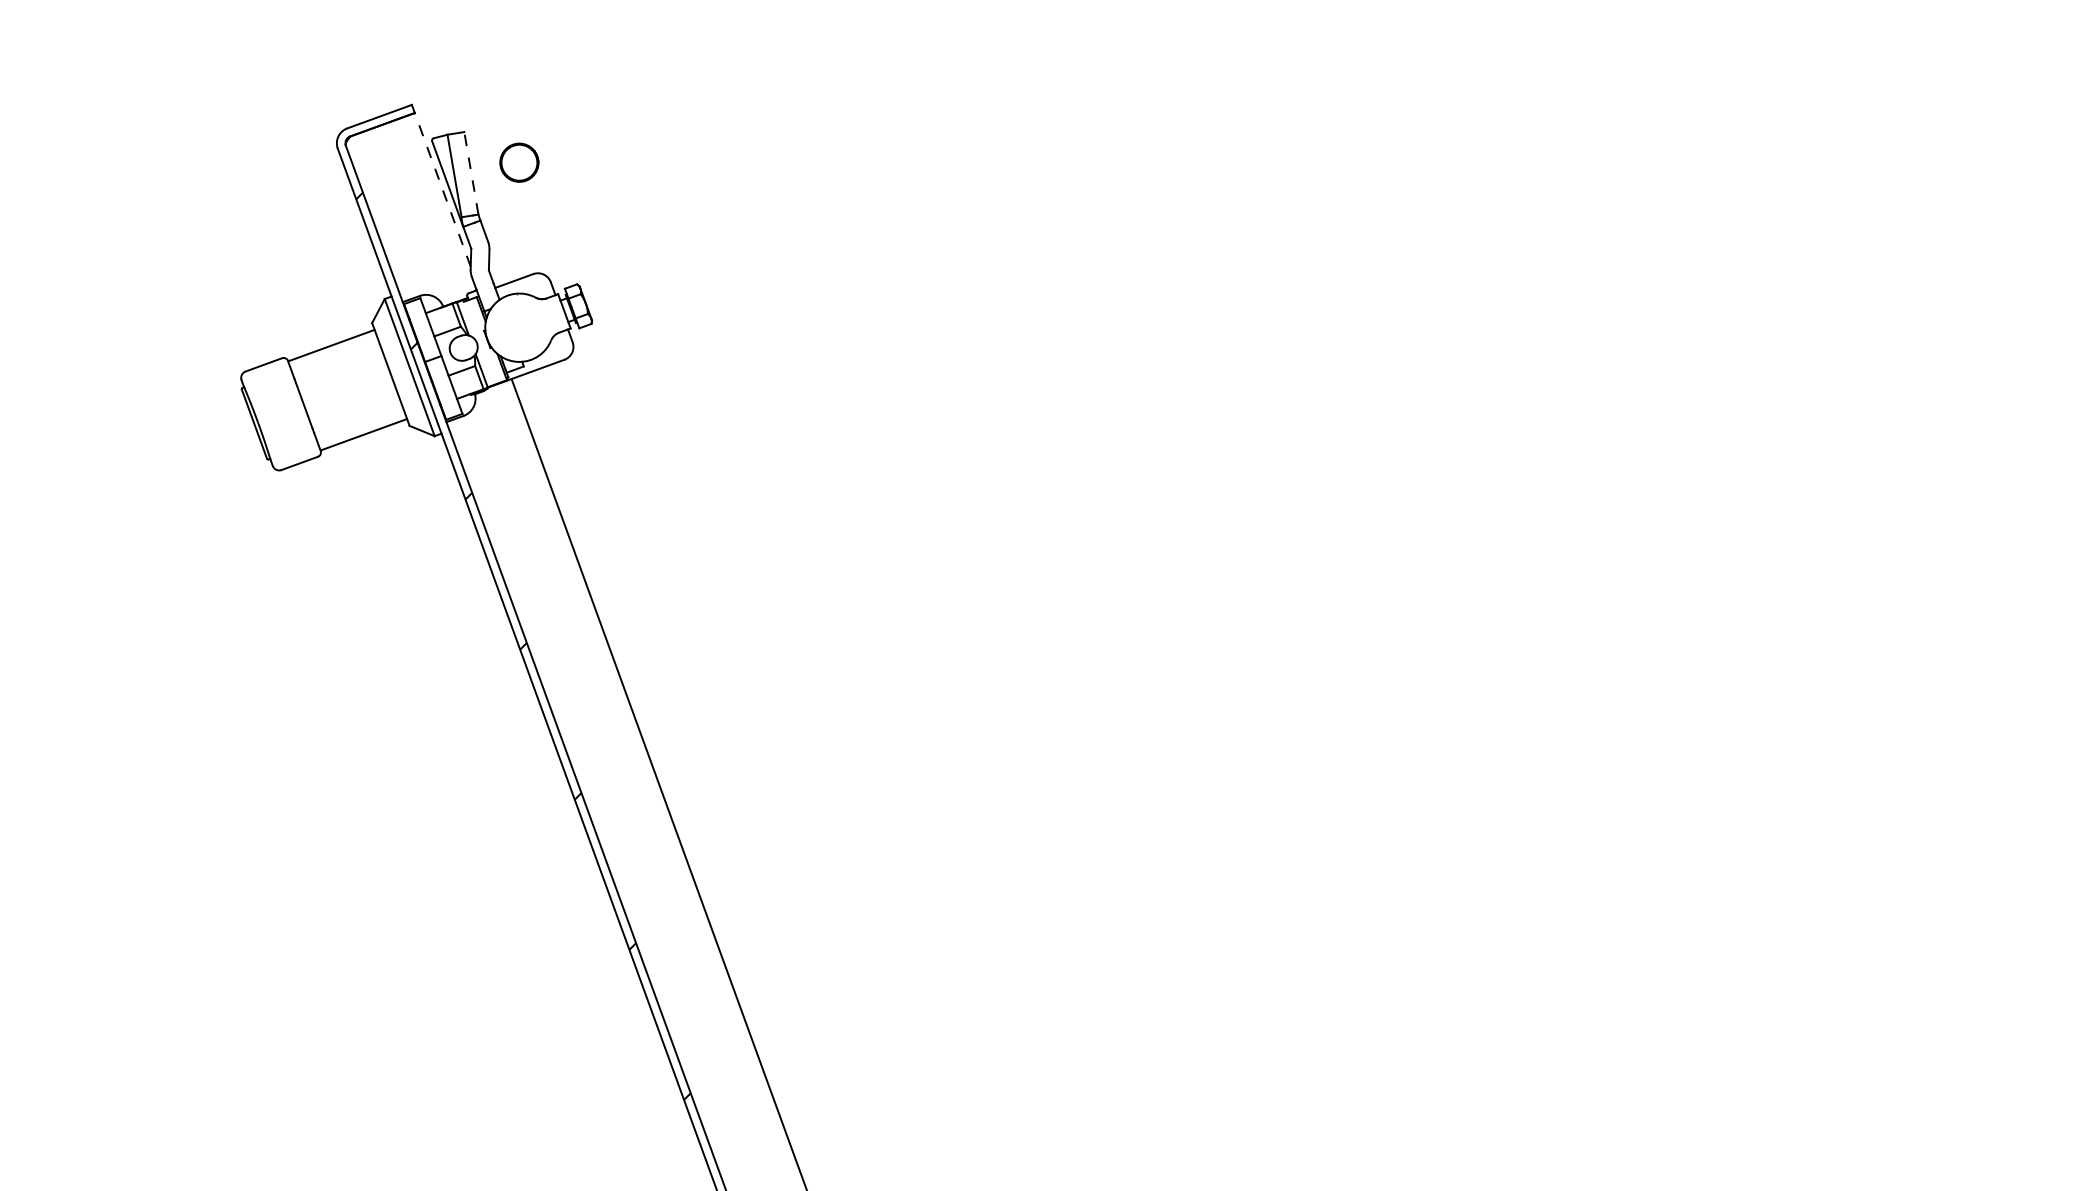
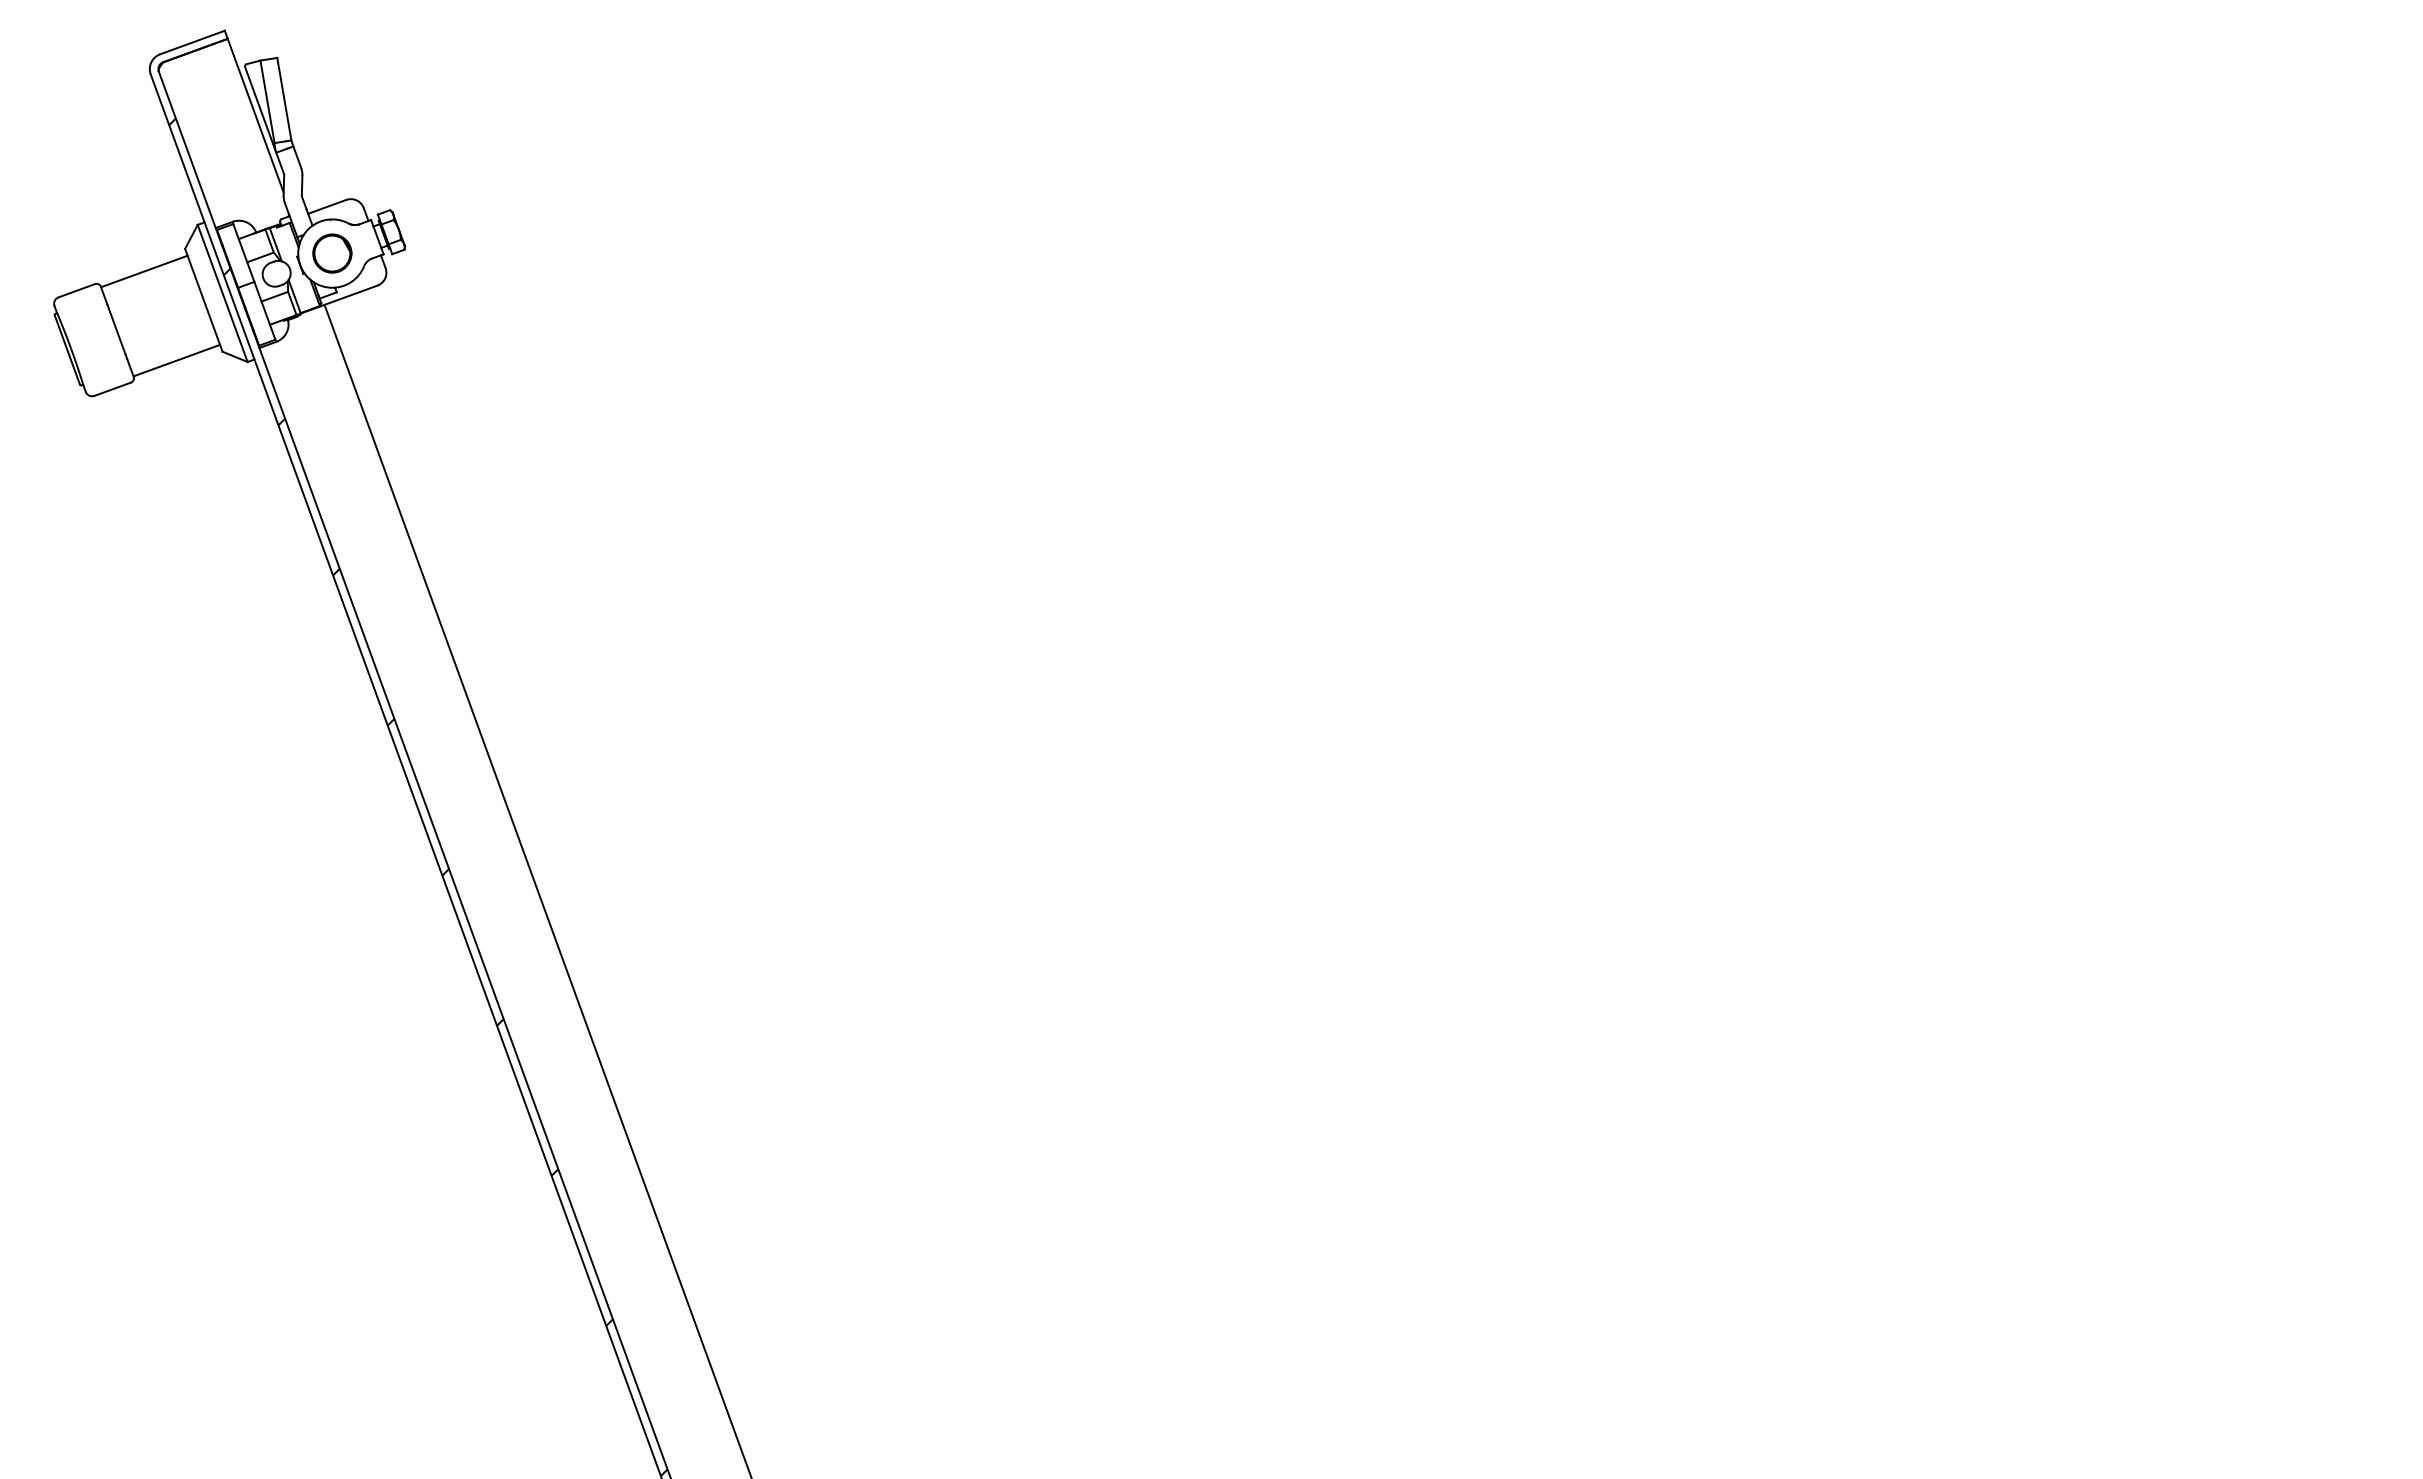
part: (519, 162) -> (332, 253), moved
line: (471, 173) -> (284, 99), dashed -> solid
line: (442, 189) -> (255, 115), dashed -> solid

